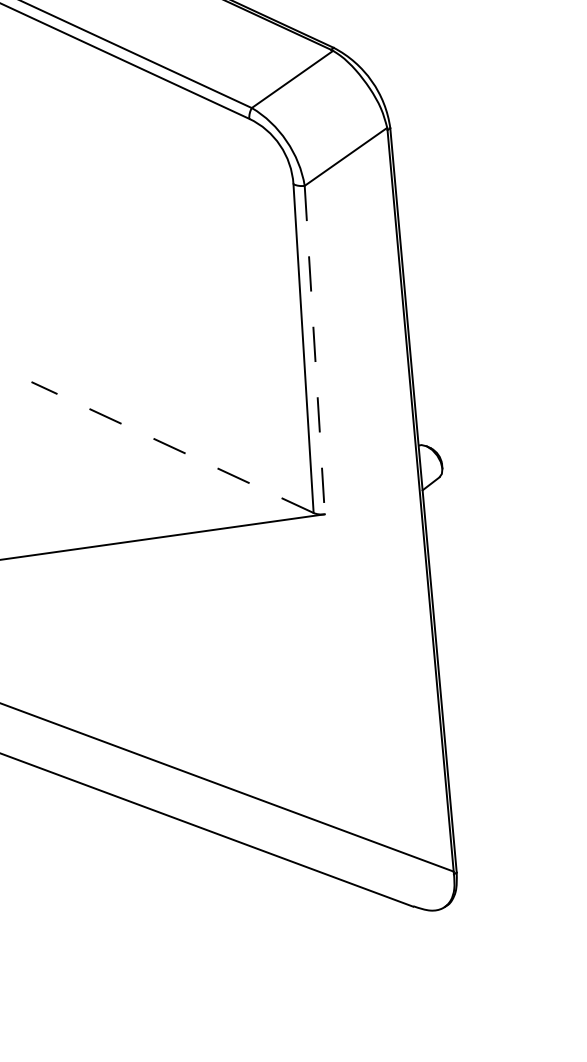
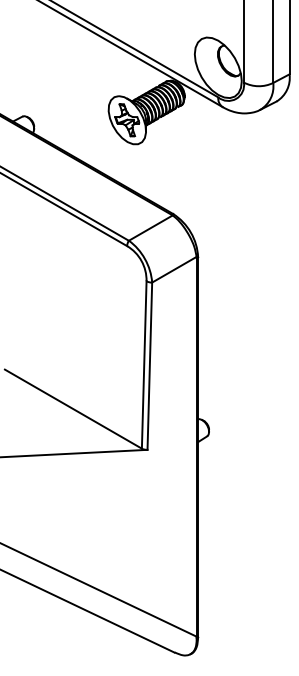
line: (314, 350) -> (149, 366), dashed -> solid
line: (170, 446) -> (72, 408), dashed -> solid

